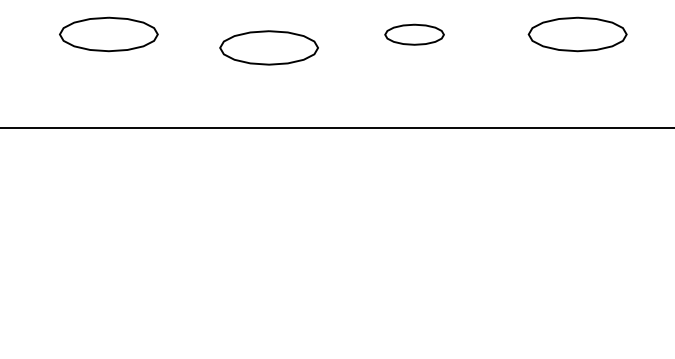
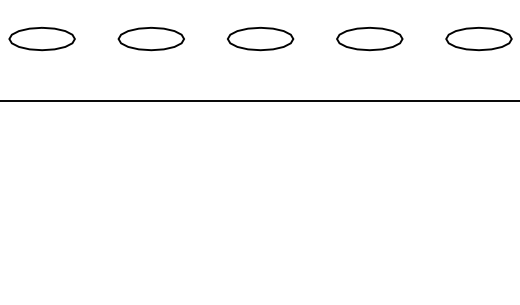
part: (107, 35) -> (150, 39), moved
part: (414, 35) -> (369, 39), size x1.67
part: (269, 47) -> (260, 38), moved

